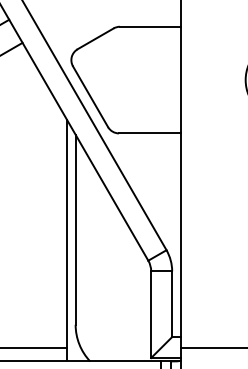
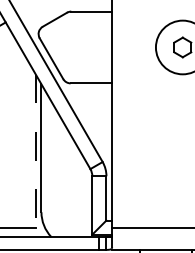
line: (66, 240) -> (35, 155), solid -> dashed

